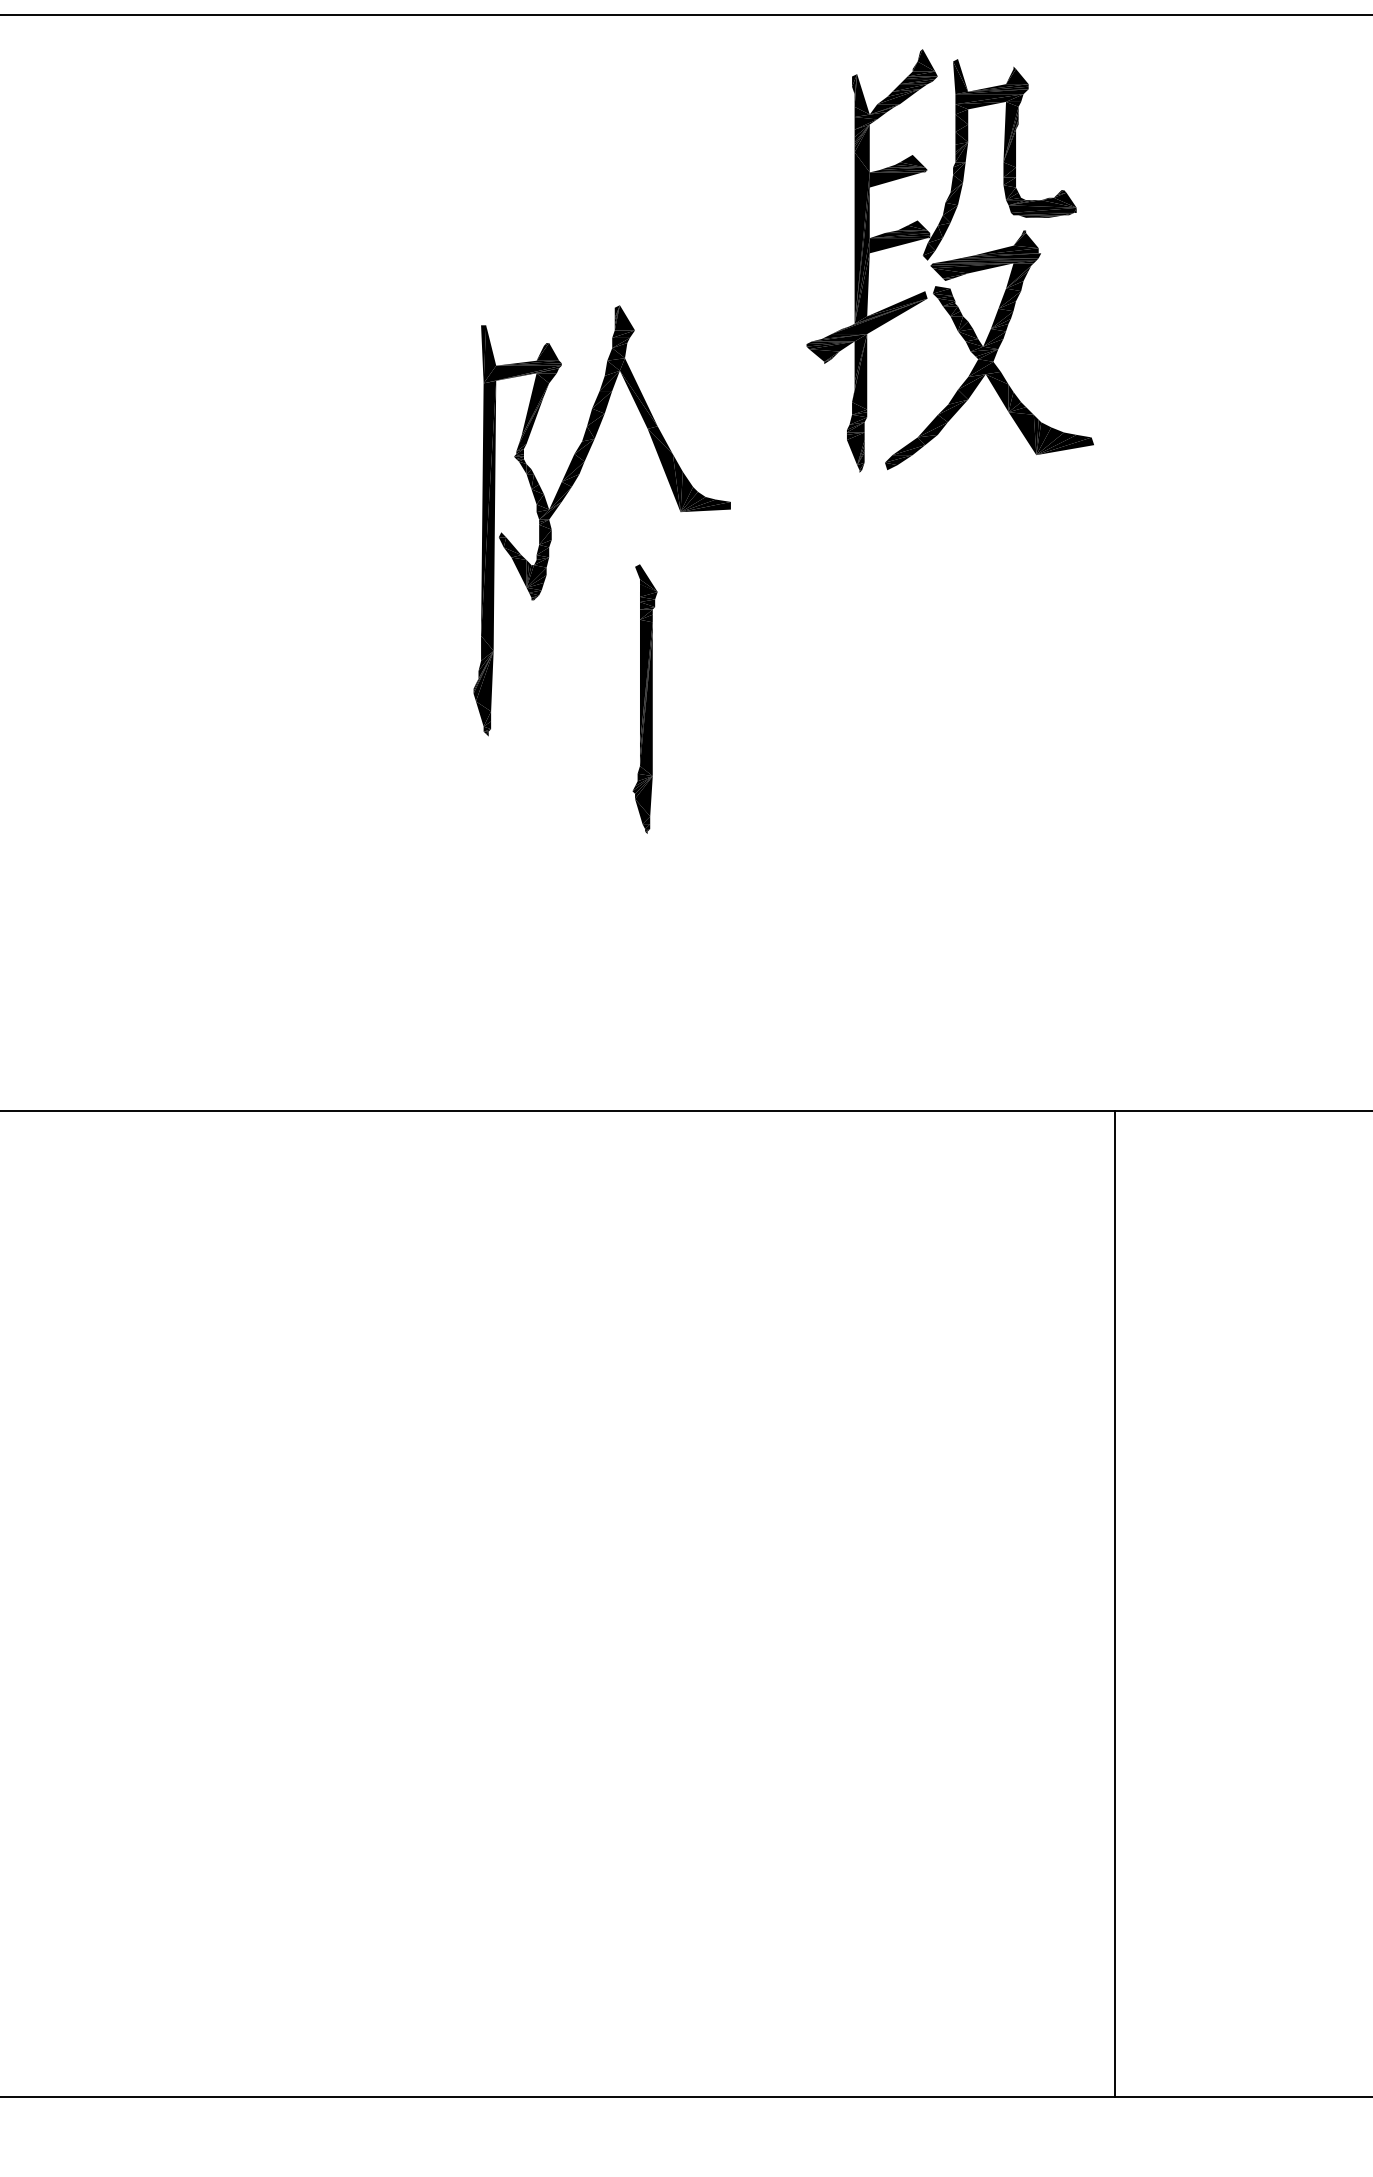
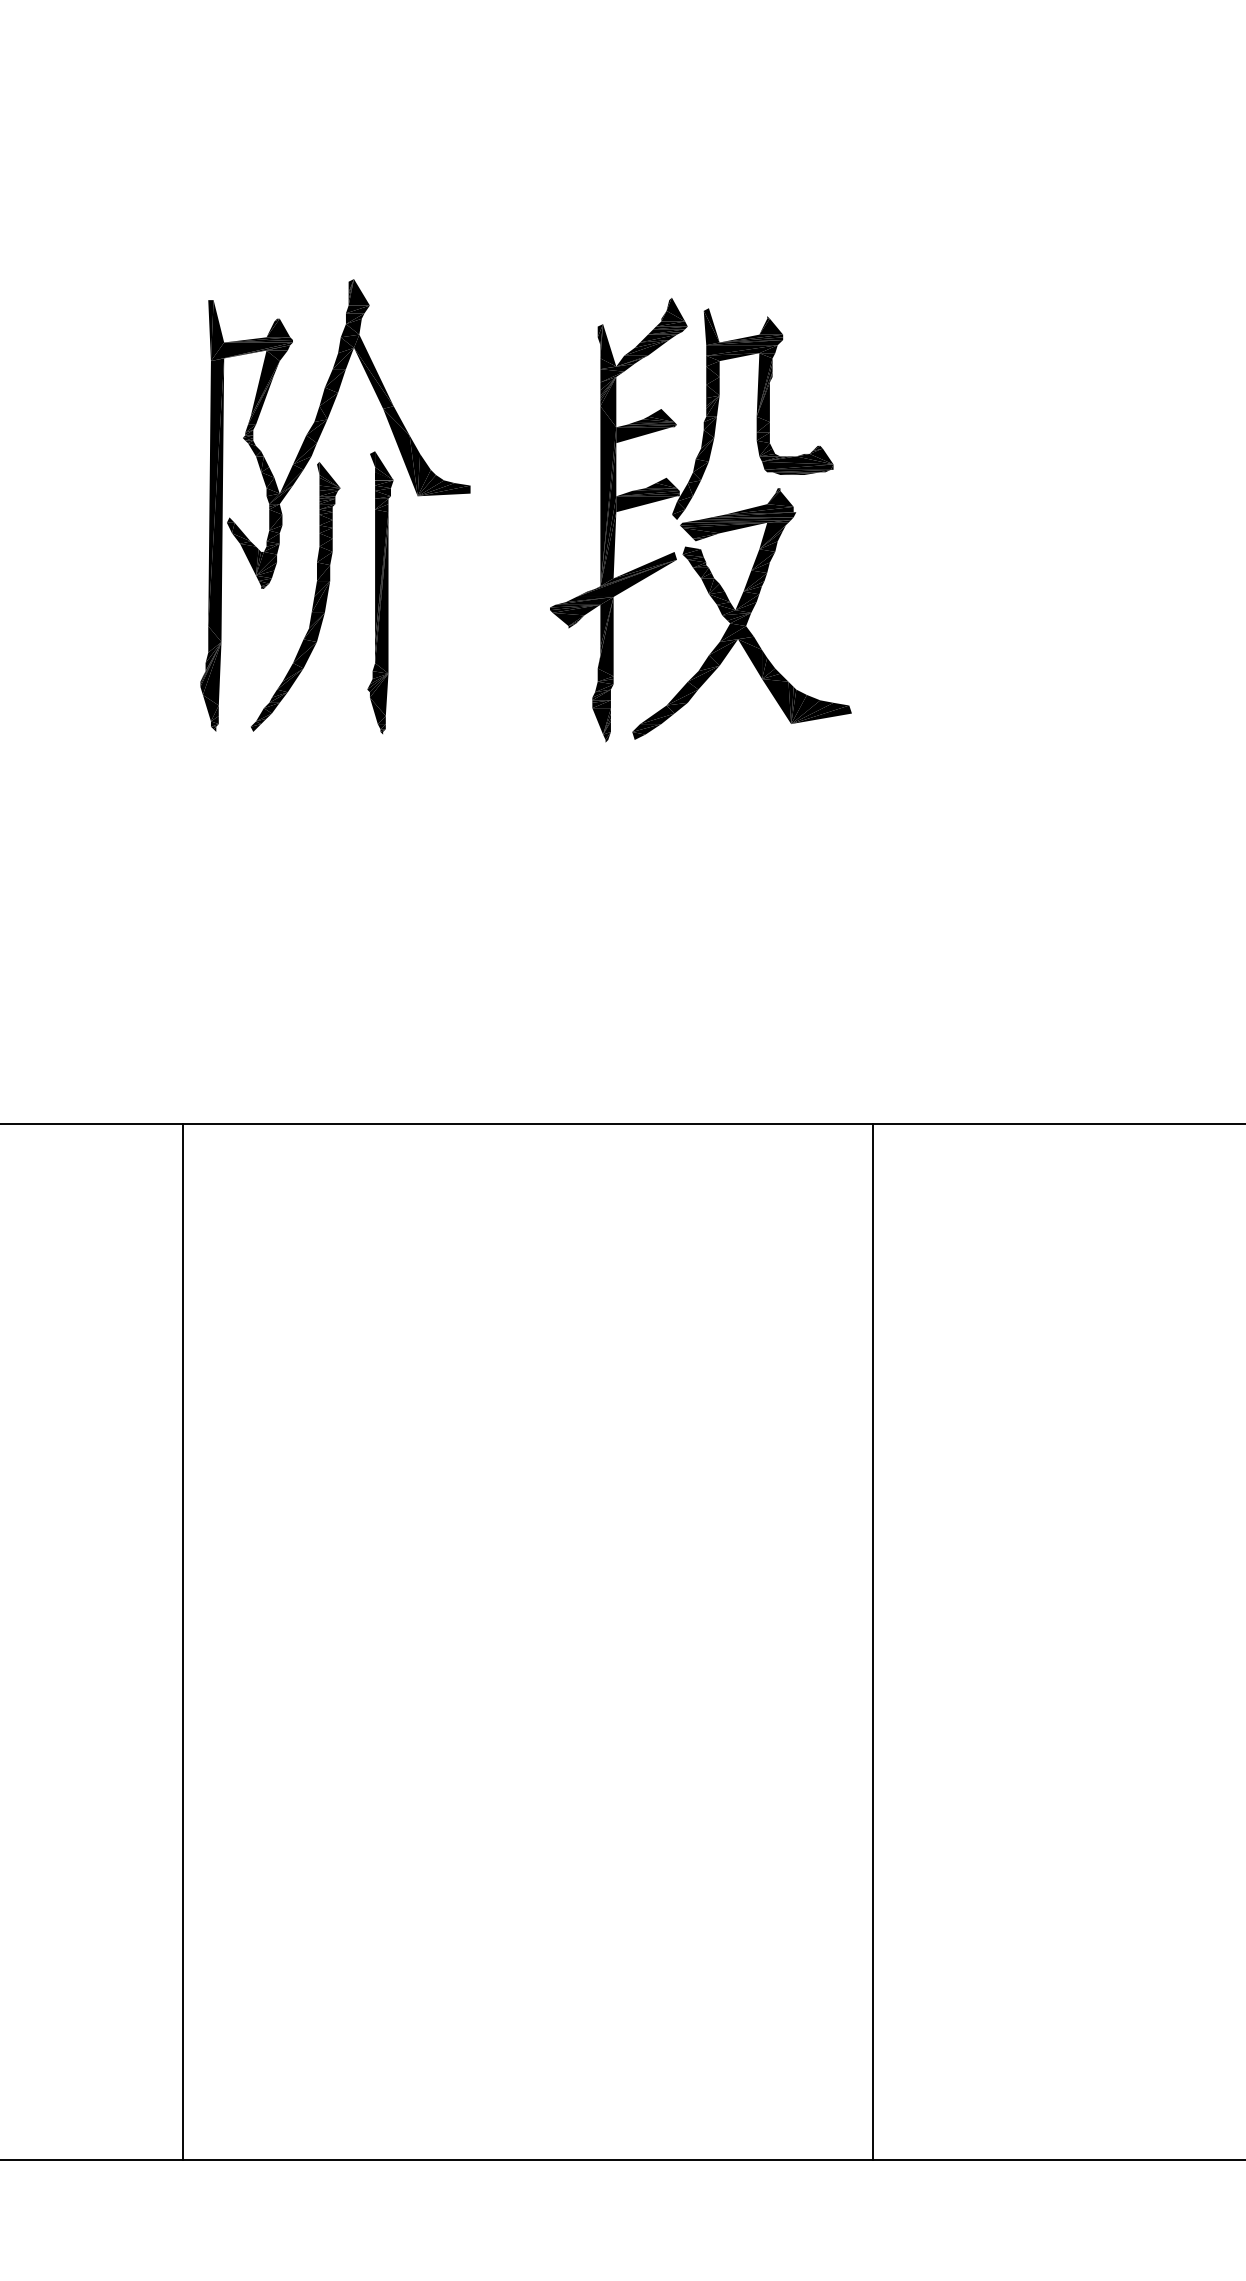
part: (949, 260) -> (700, 519), moved
part: (581, 609) -> (313, 598), added
part: (644, 698) -> (379, 592), moved
line: (457, 1603) -> (183, 1641), added

